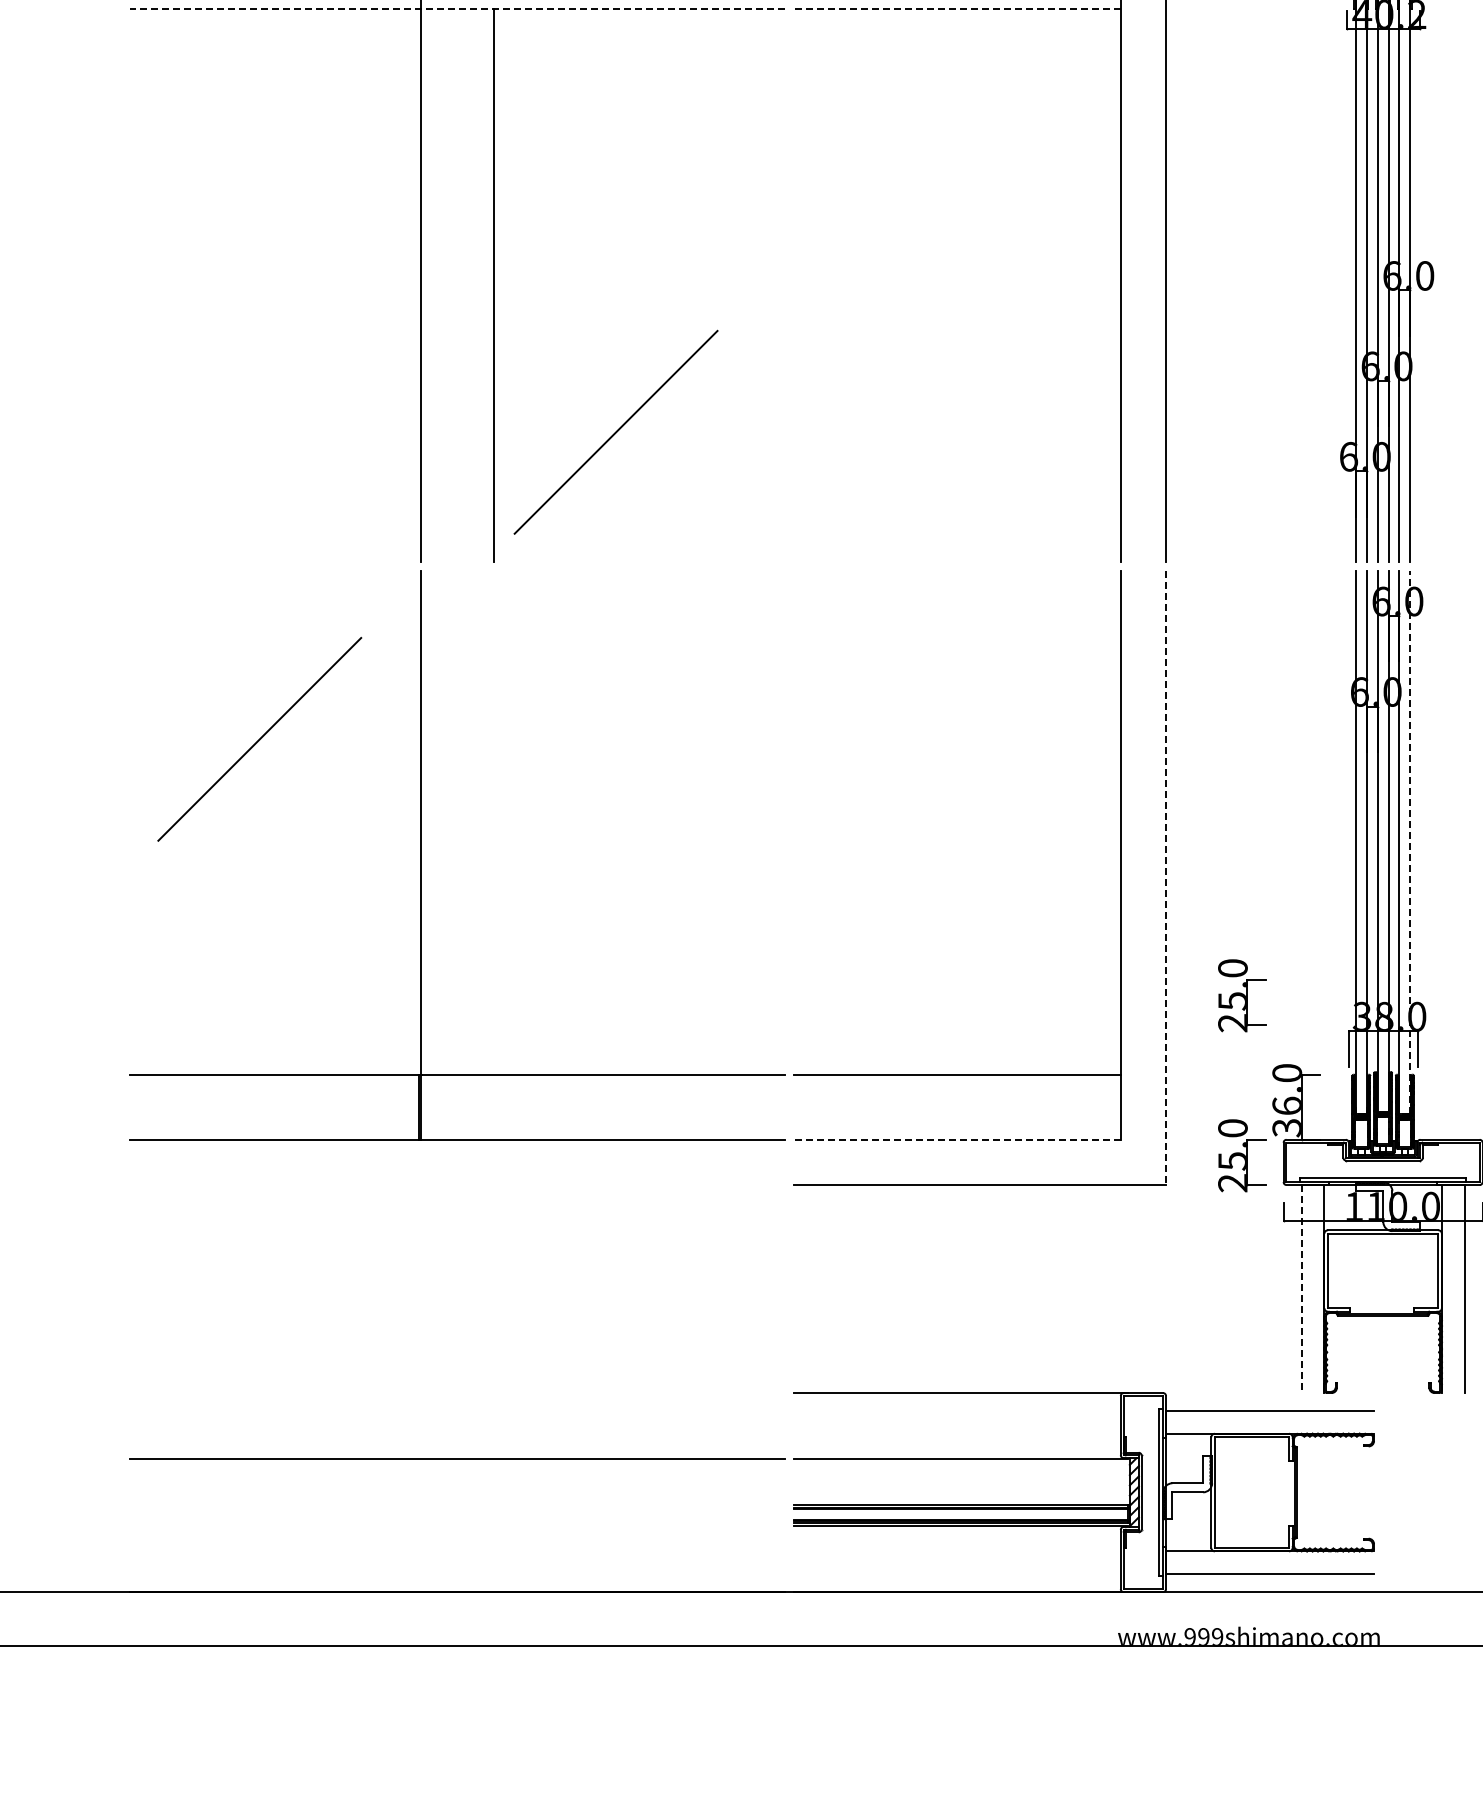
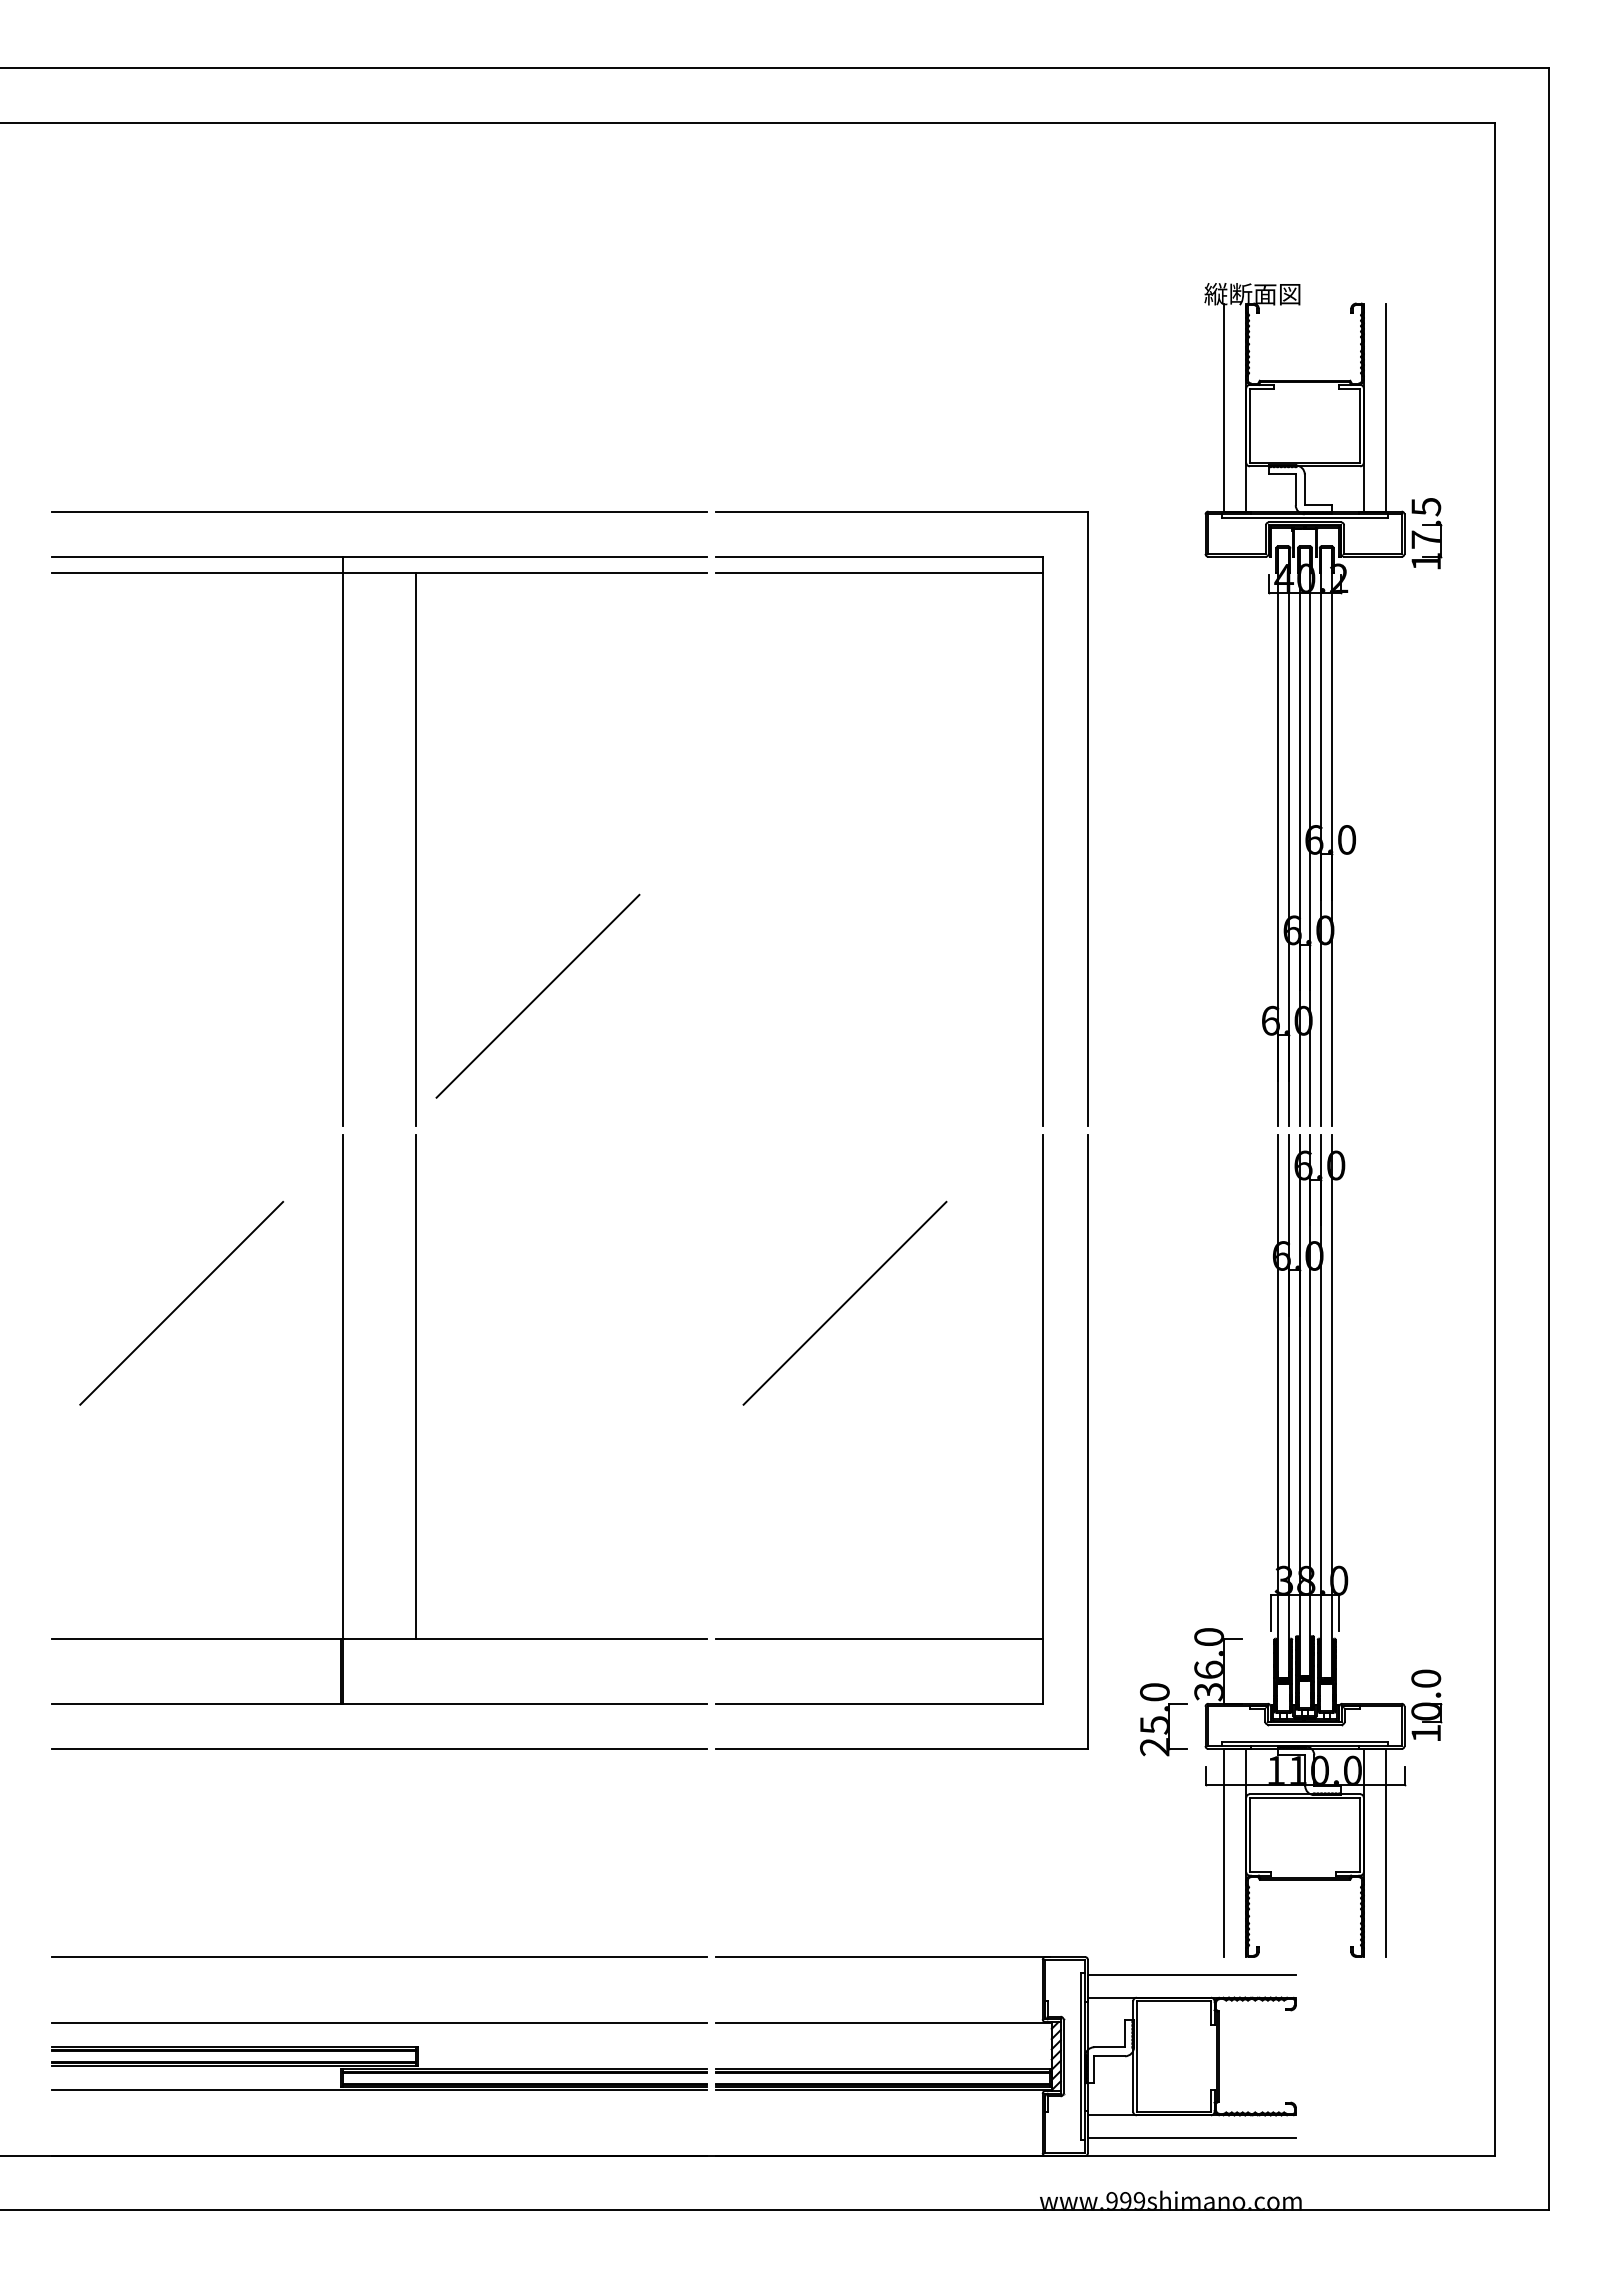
line: (456, 9) -> (378, 573), dashed -> solid
line: (957, 9) -> (879, 573), dashed -> solid
line: (922, 738) -> (844, 1302), added
line: (493, 822) -> (415, 1386), added
line: (1410, 842) -> (1332, 1406), dashed -> solid
line: (1165, 878) -> (1087, 1442), dashed -> solid
part: (1241, 995) -> (1163, 1559), removed
line: (957, 1139) -> (879, 1703), dashed -> solid
line: (457, 1184) -> (379, 1748), added
line: (1301, 1289) -> (1223, 1853), dashed -> solid
line: (457, 1393) -> (379, 1957), added
part: (457, 1504) -> (379, 2068), added

